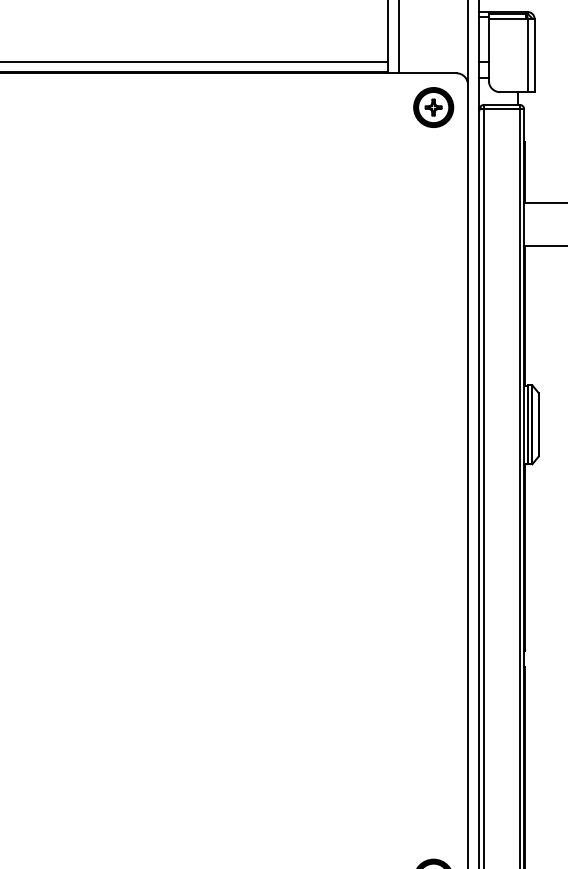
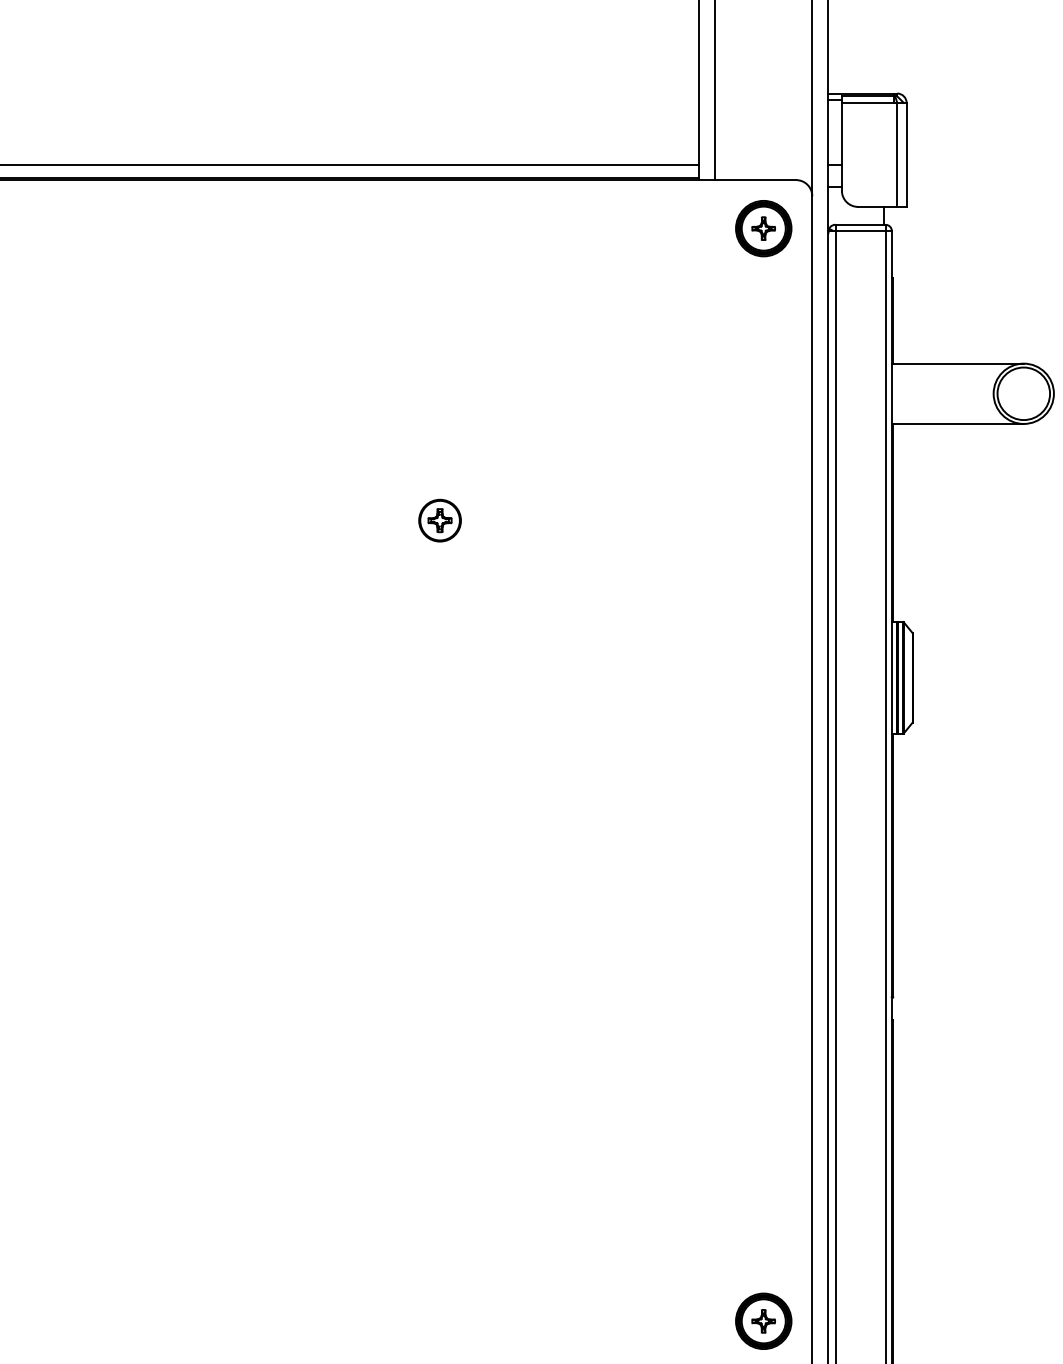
part: (204, 313) -> (439, 520), added

